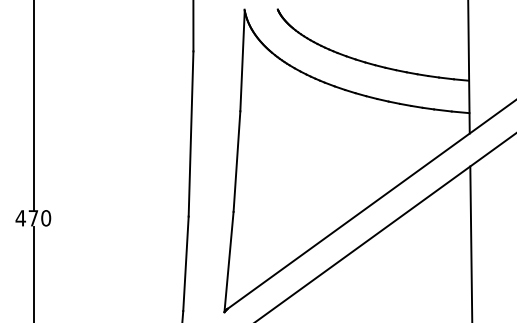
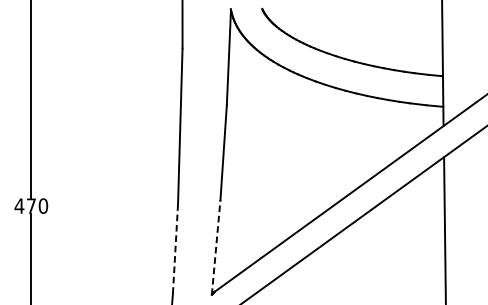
line: (229, 261) -> (216, 246), solid -> dashed
line: (185, 263) -> (175, 248), solid -> dashed

